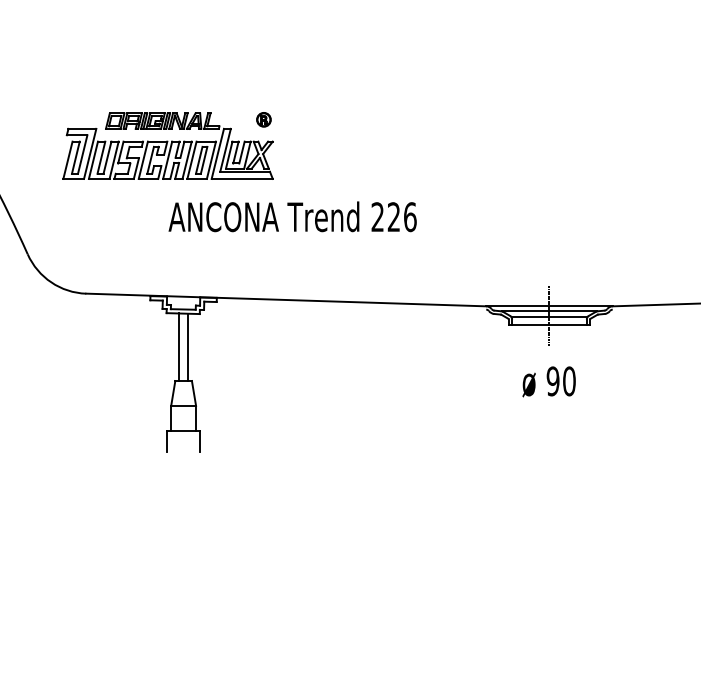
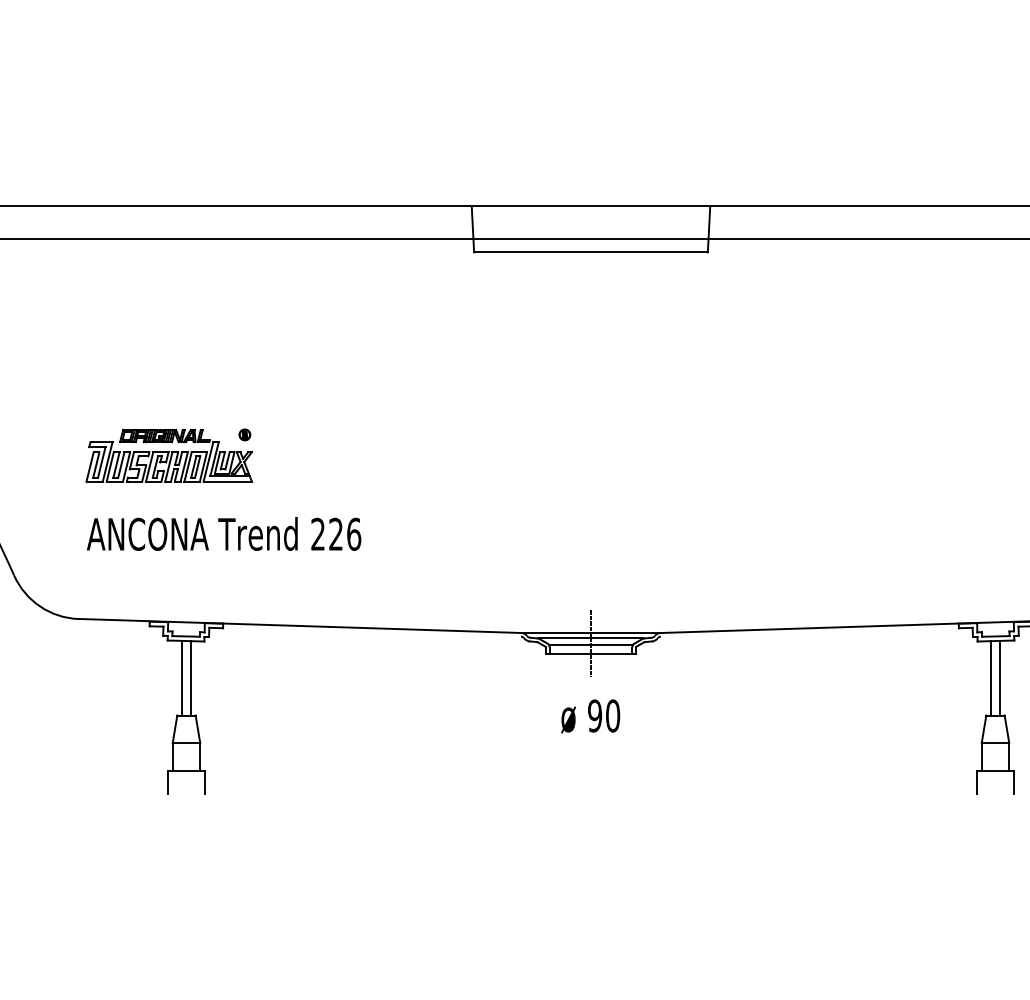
part: (167, 145) -> (168, 455), size x0.71
text: (293, 216) -> (224, 533), moved

